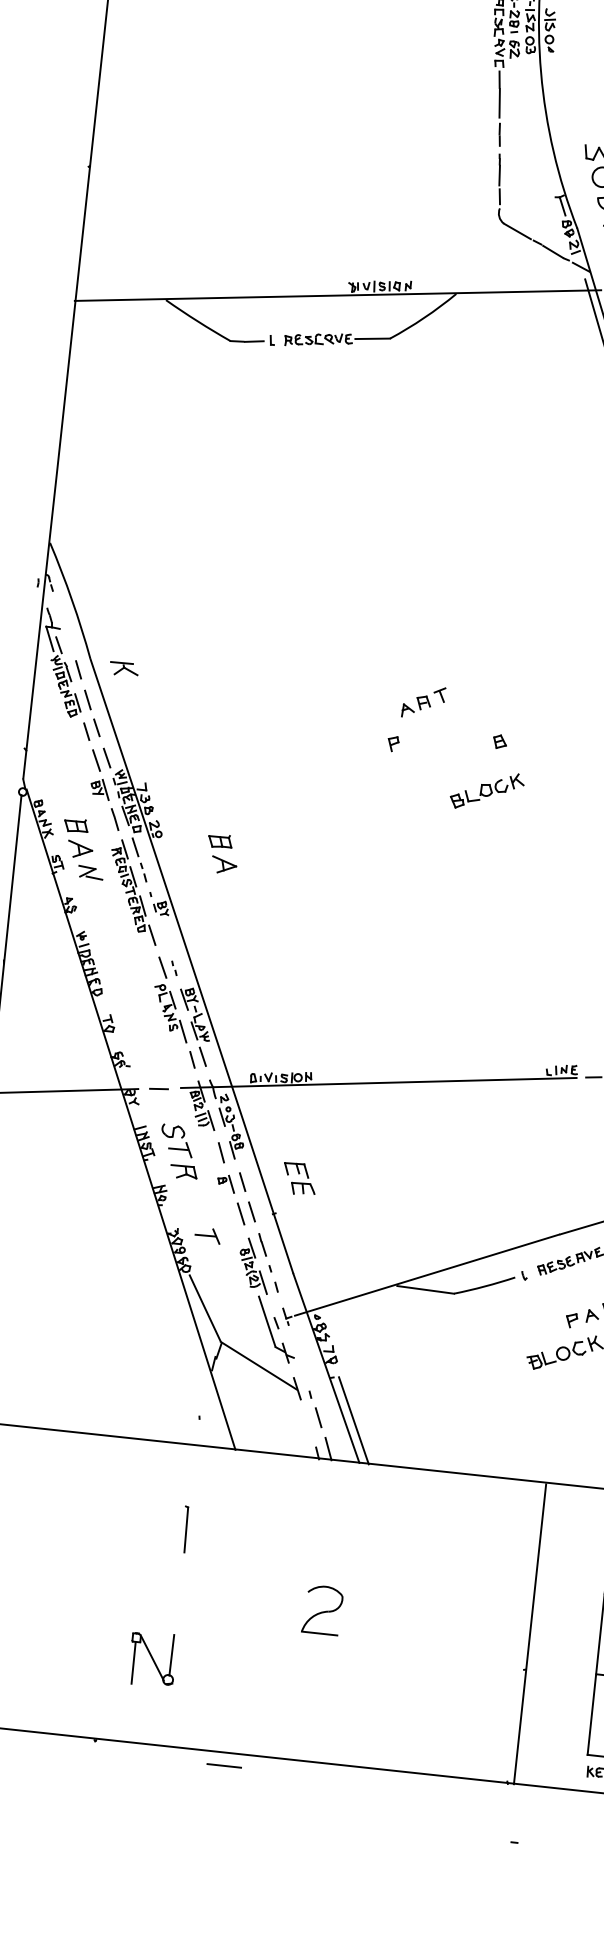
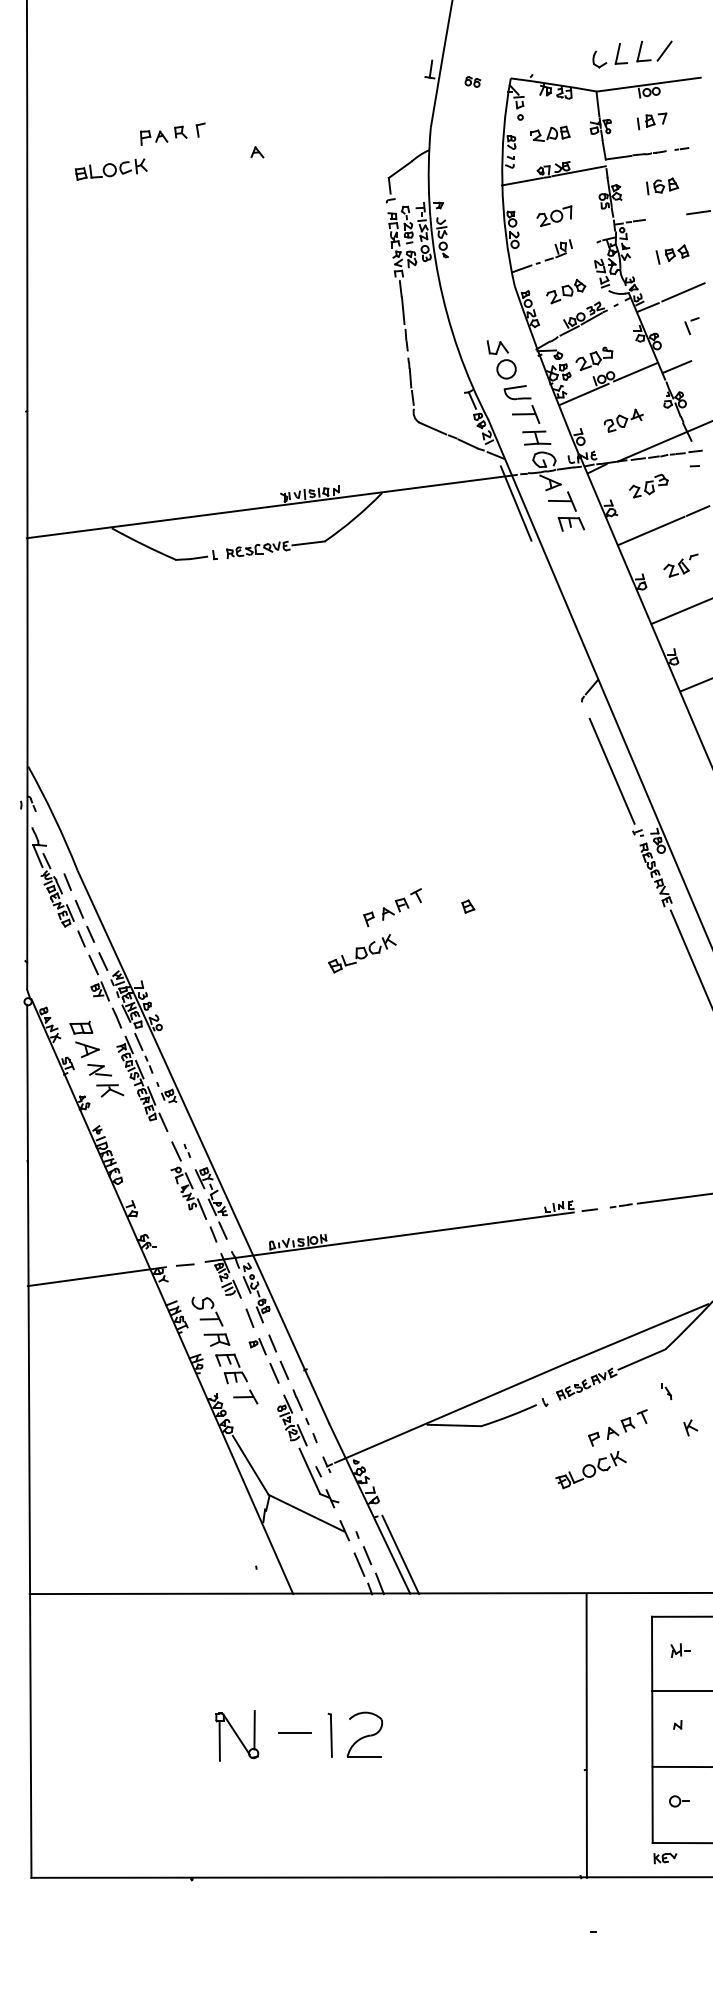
part: (124, 668) -> (110, 1090), moved
part: (423, 702) -> (401, 904), moved
part: (487, 790) -> (362, 953), moved
part: (222, 854) -> (220, 1039), removed
part: (299, 1178) -> (231, 1368), moved
line: (309, 1426) -> (359, 1564), added
part: (184, 1528) -> (329, 1734), moved
part: (322, 1609) -> (364, 1734), moved
part: (153, 1658) -> (237, 1735), moved
line: (224, 1765) -> (294, 1732), moved

